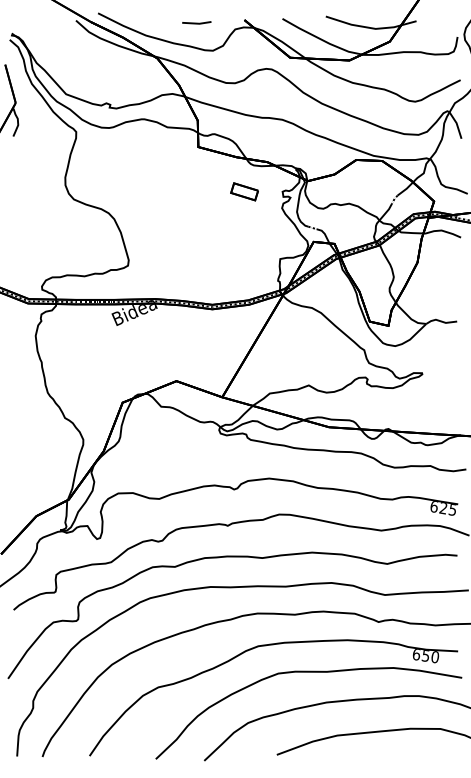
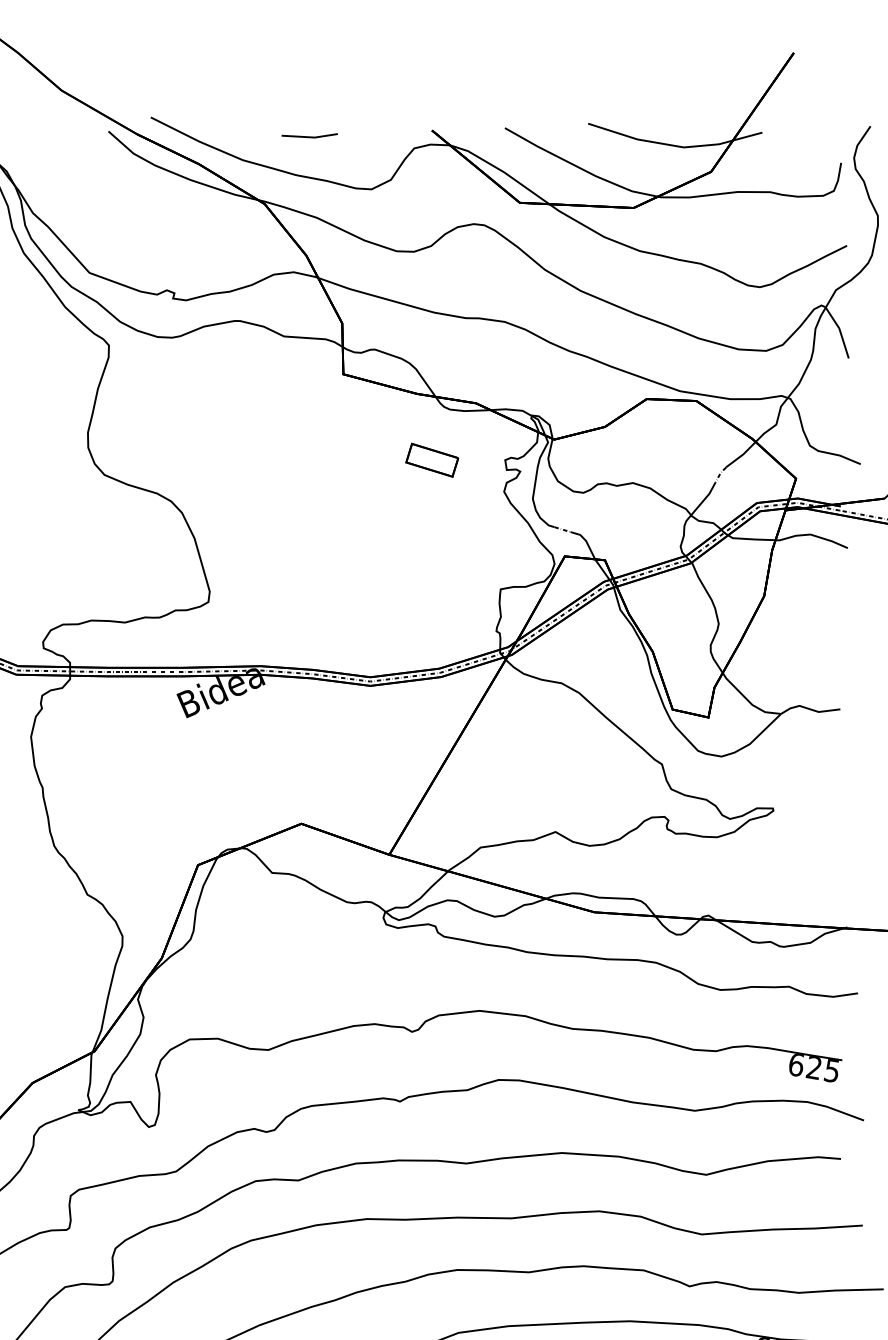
line: (196, 22) -> (309, 135), moved

